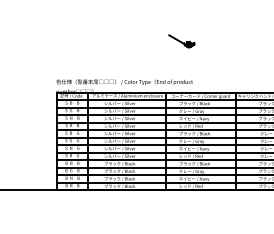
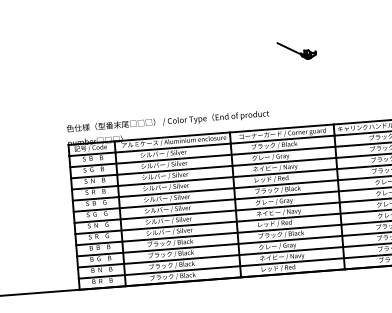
part: (181, 41) -> (296, 51), moved

